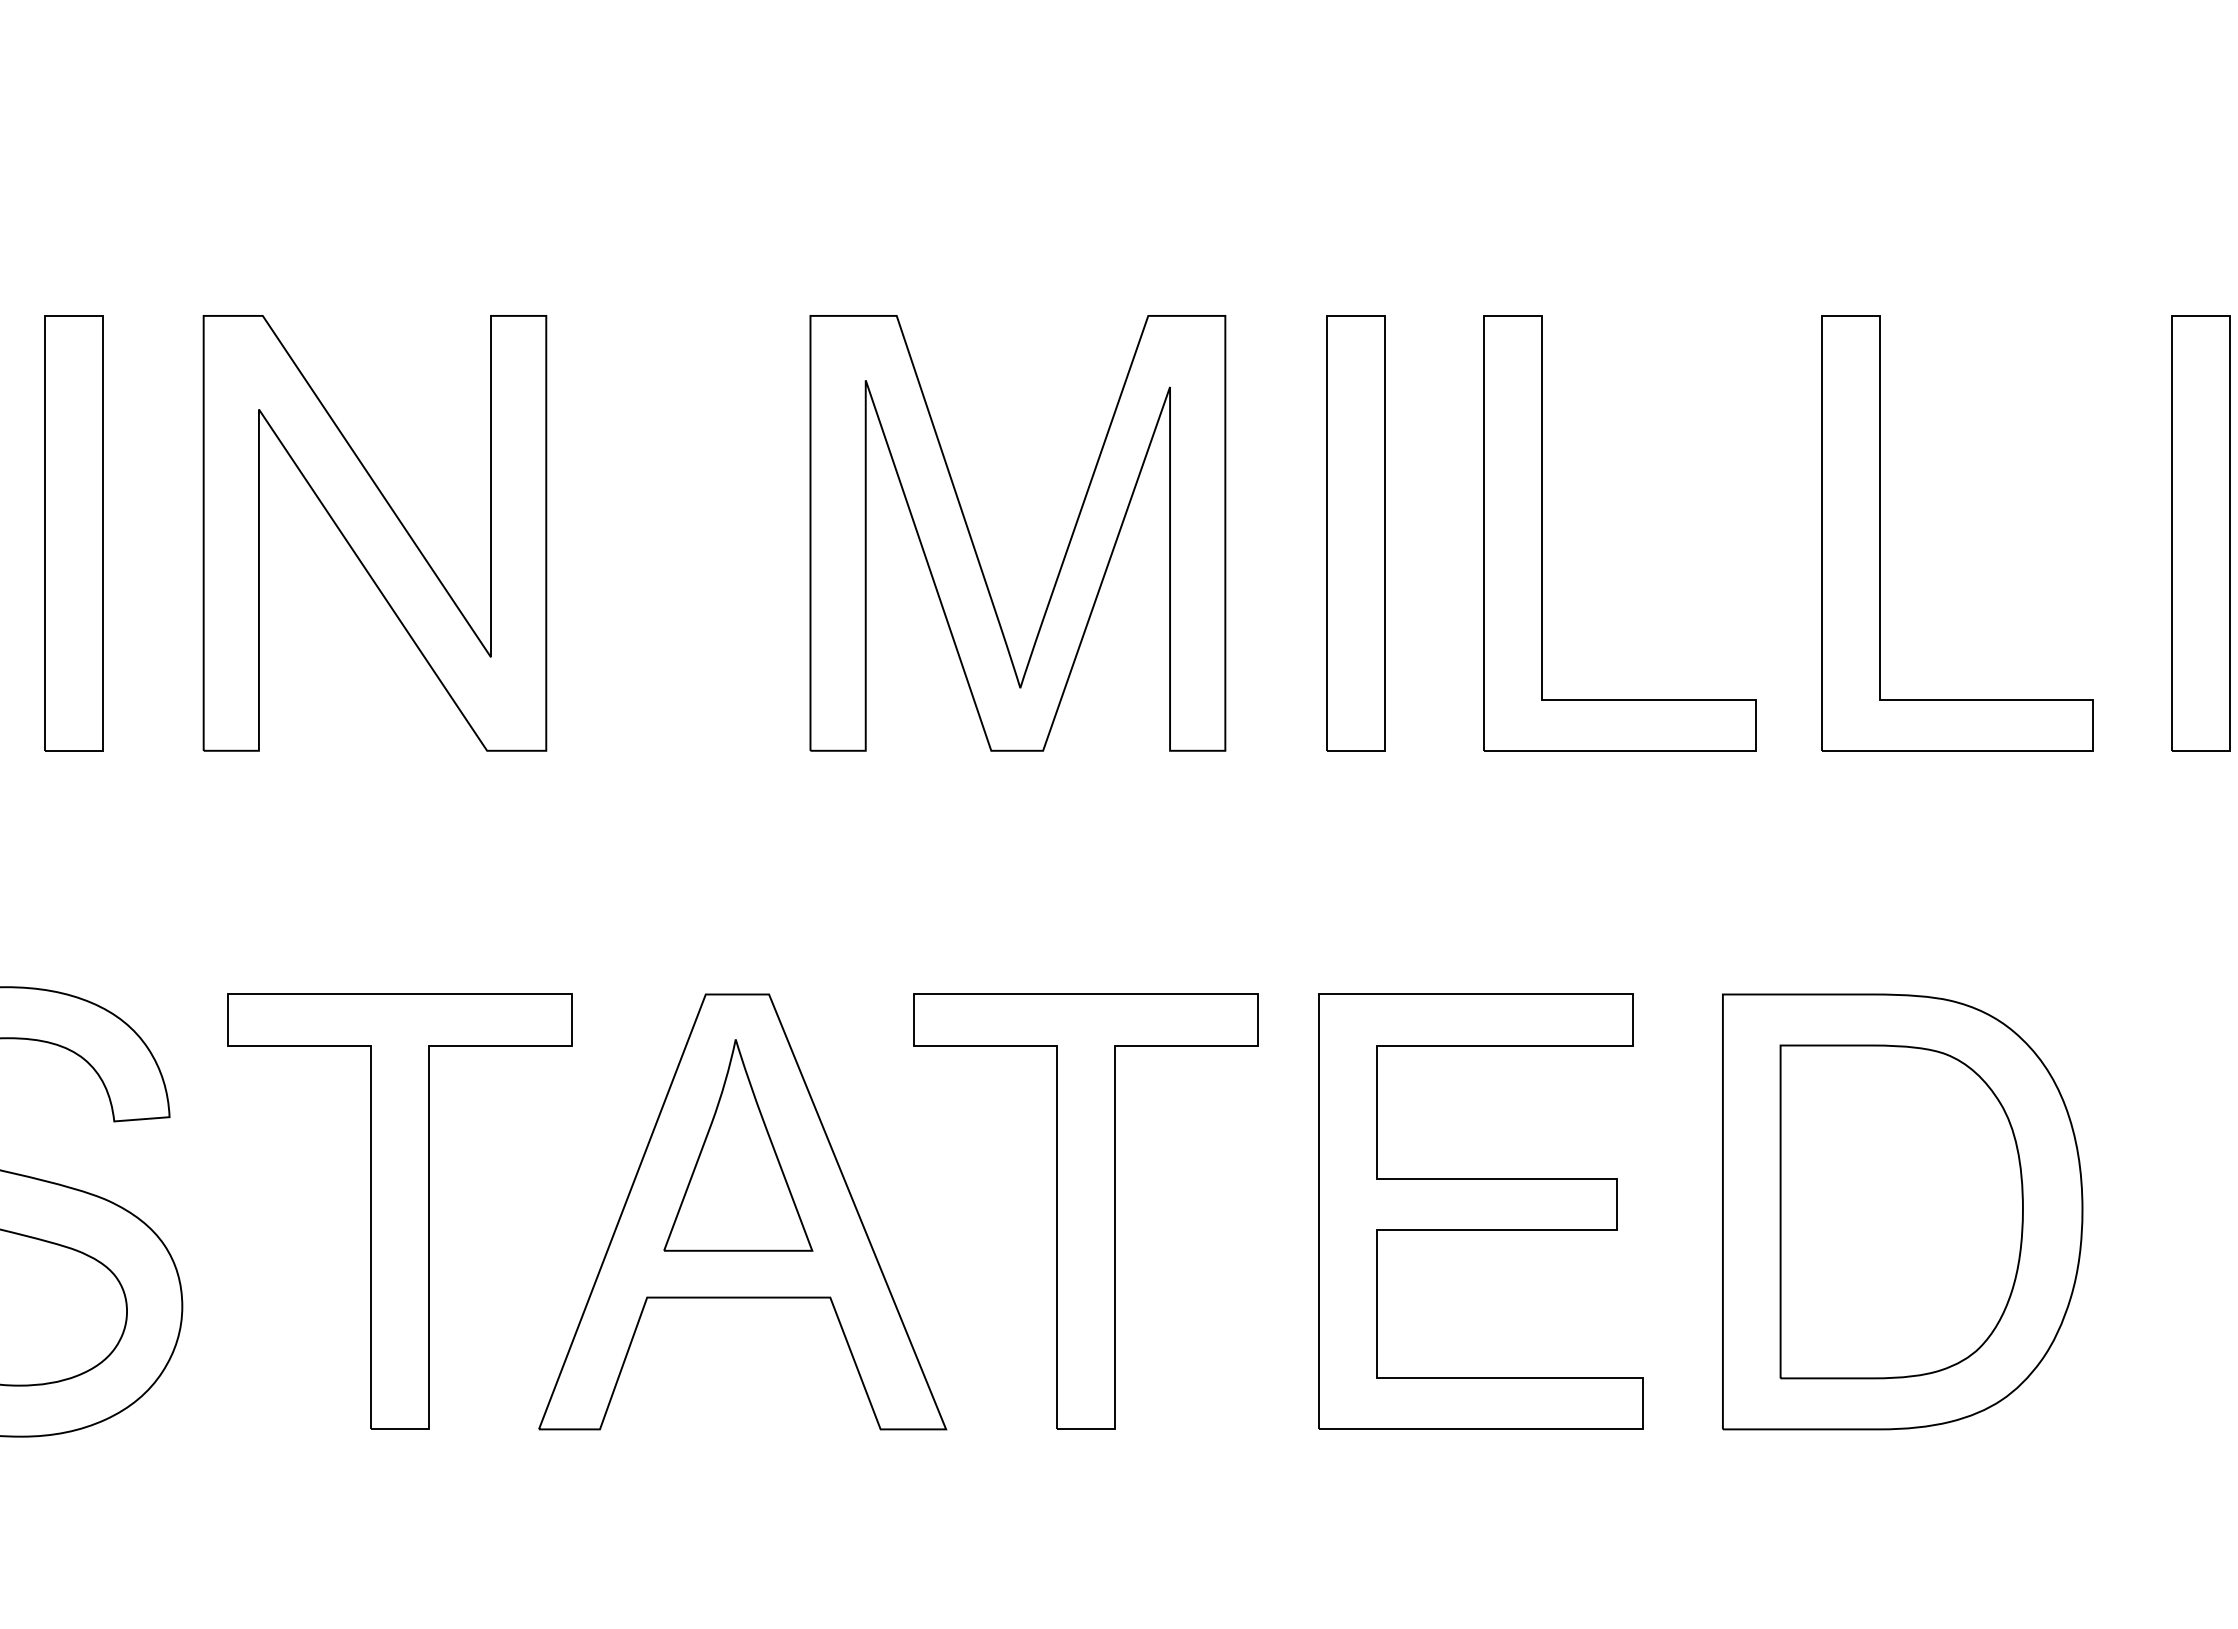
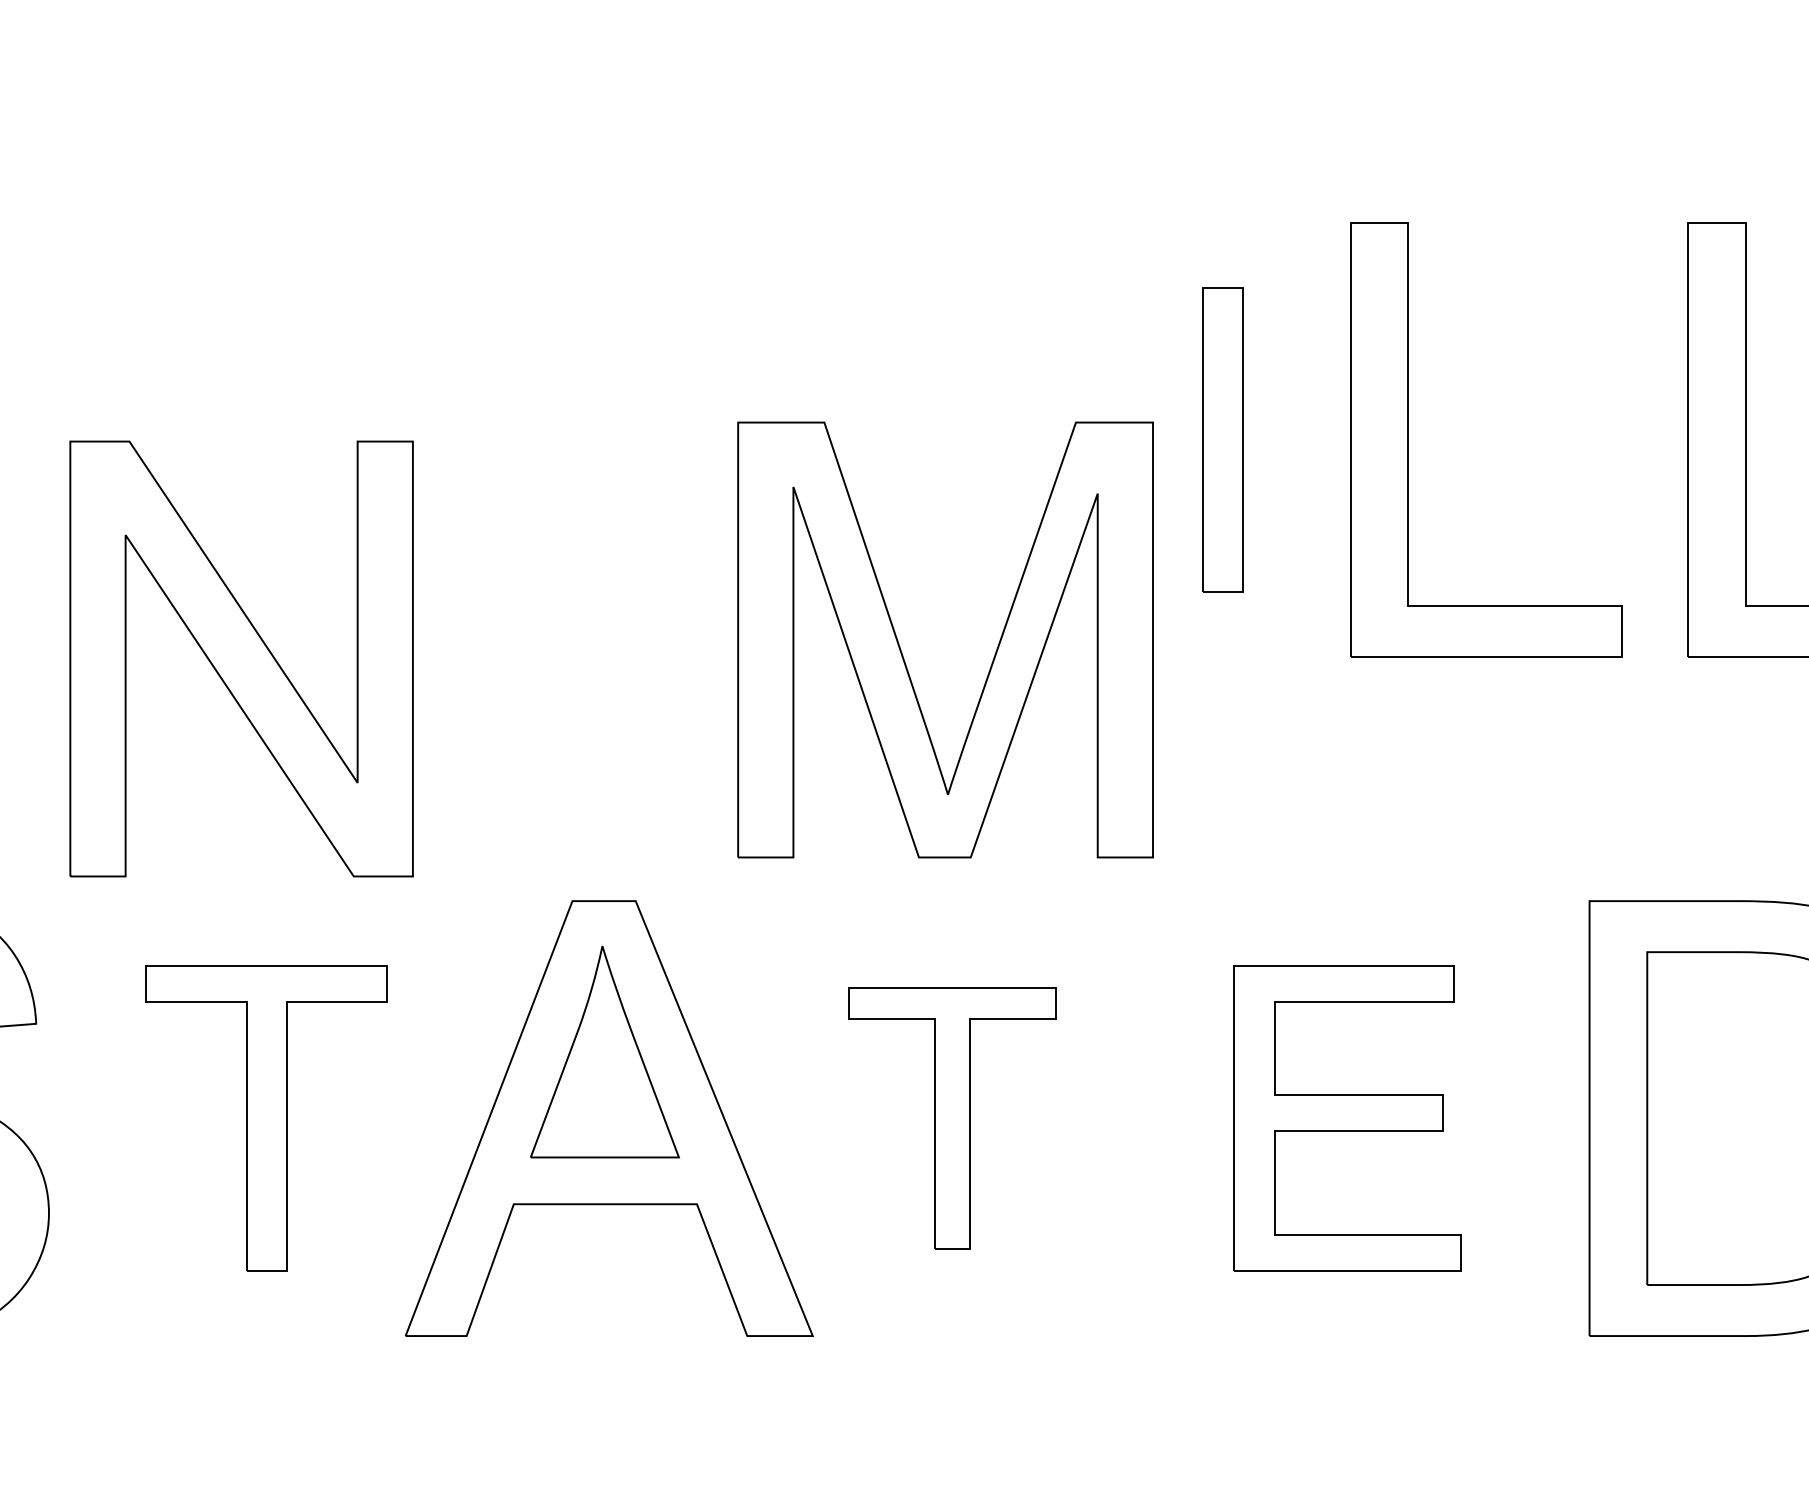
part: (374, 533) -> (241, 659), moved
part: (1355, 533) -> (1222, 440), size x0.7
part: (975, 547) -> (903, 654), moved
part: (399, 1211) -> (266, 1118), size x0.7
part: (1085, 1211) -> (952, 1118), size x0.6
part: (1480, 1211) -> (1347, 1118), size x0.7

